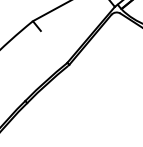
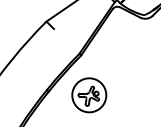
part: (74, 112) -> (89, 95), added

